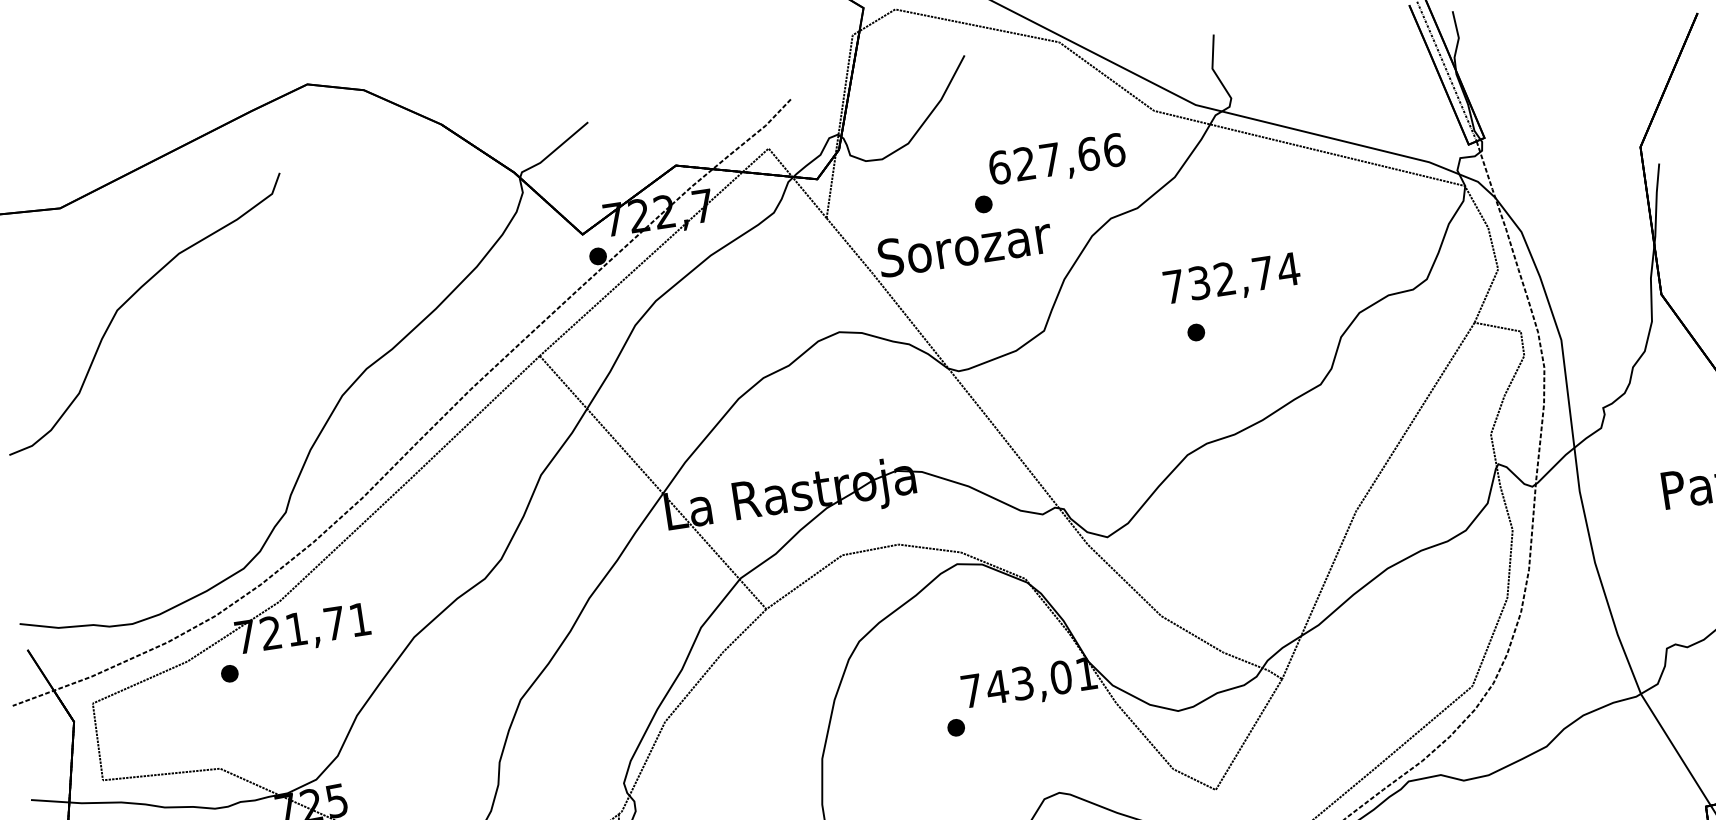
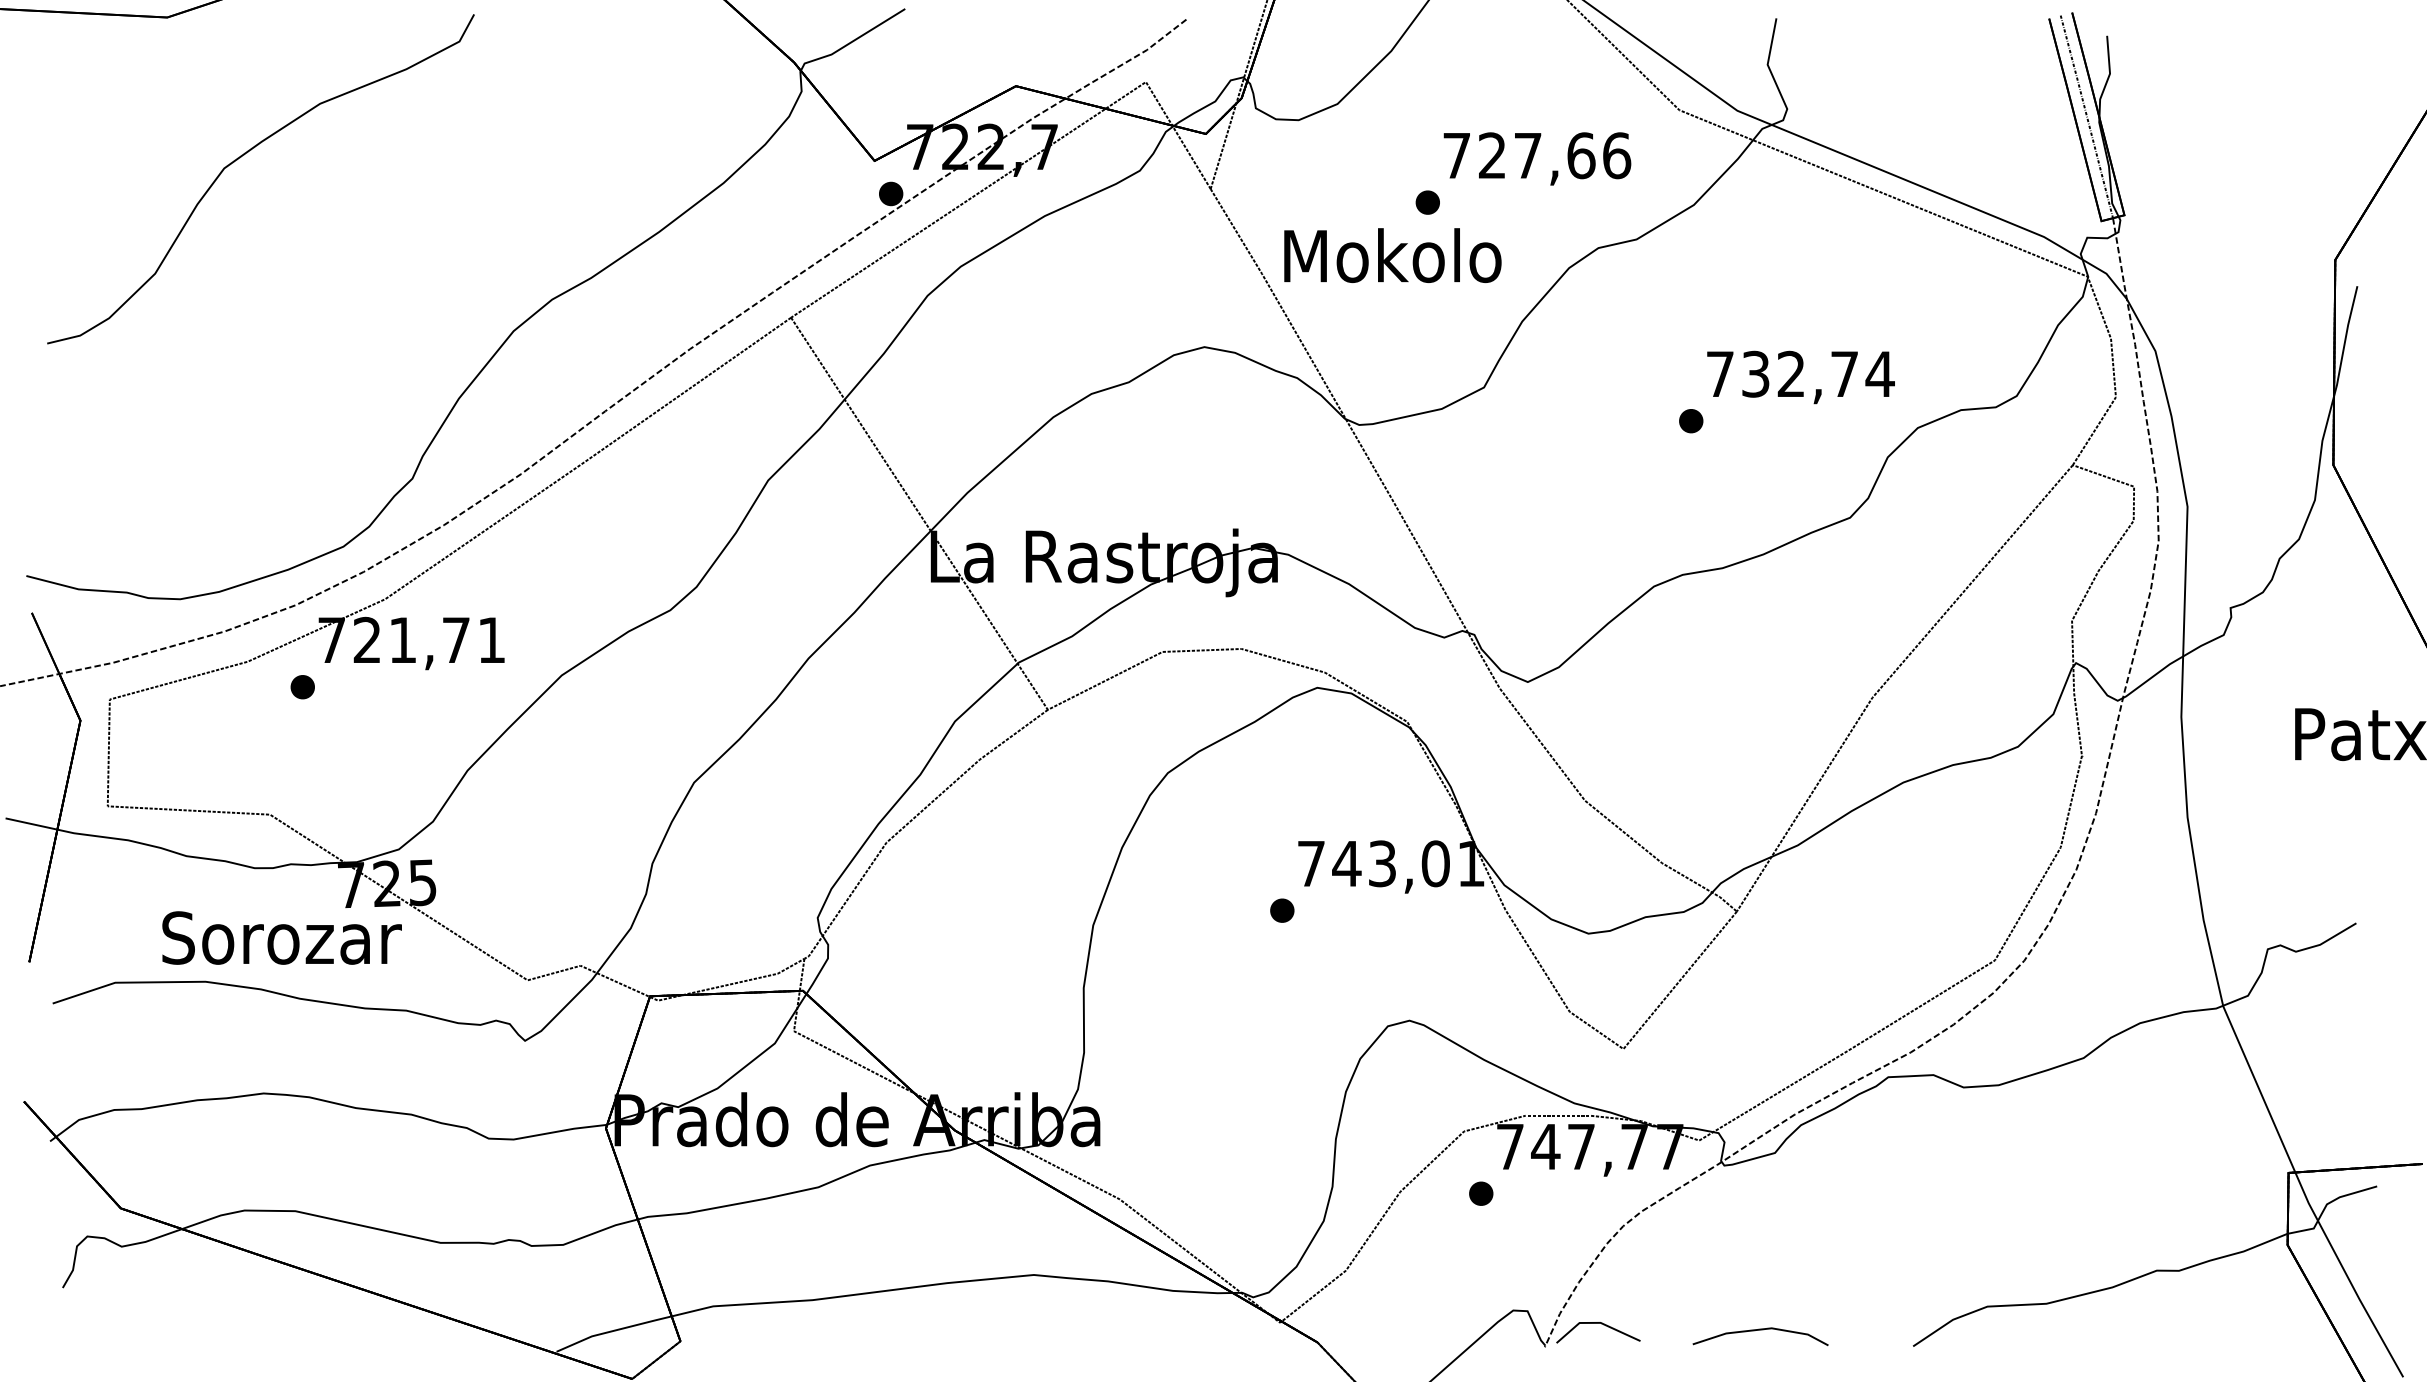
text: (999, 167) -> (1457, 155), 627,66 -> 727,66
text: (964, 246) -> (1393, 255), Sorozar -> Mokolo
text: (1231, 280) -> (1800, 377), moved

